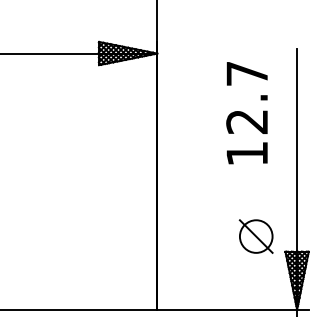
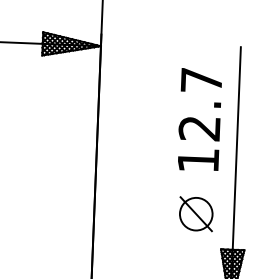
text: (246, 113) -> (199, 120), moved
part: (255, 236) -> (195, 214), moved

